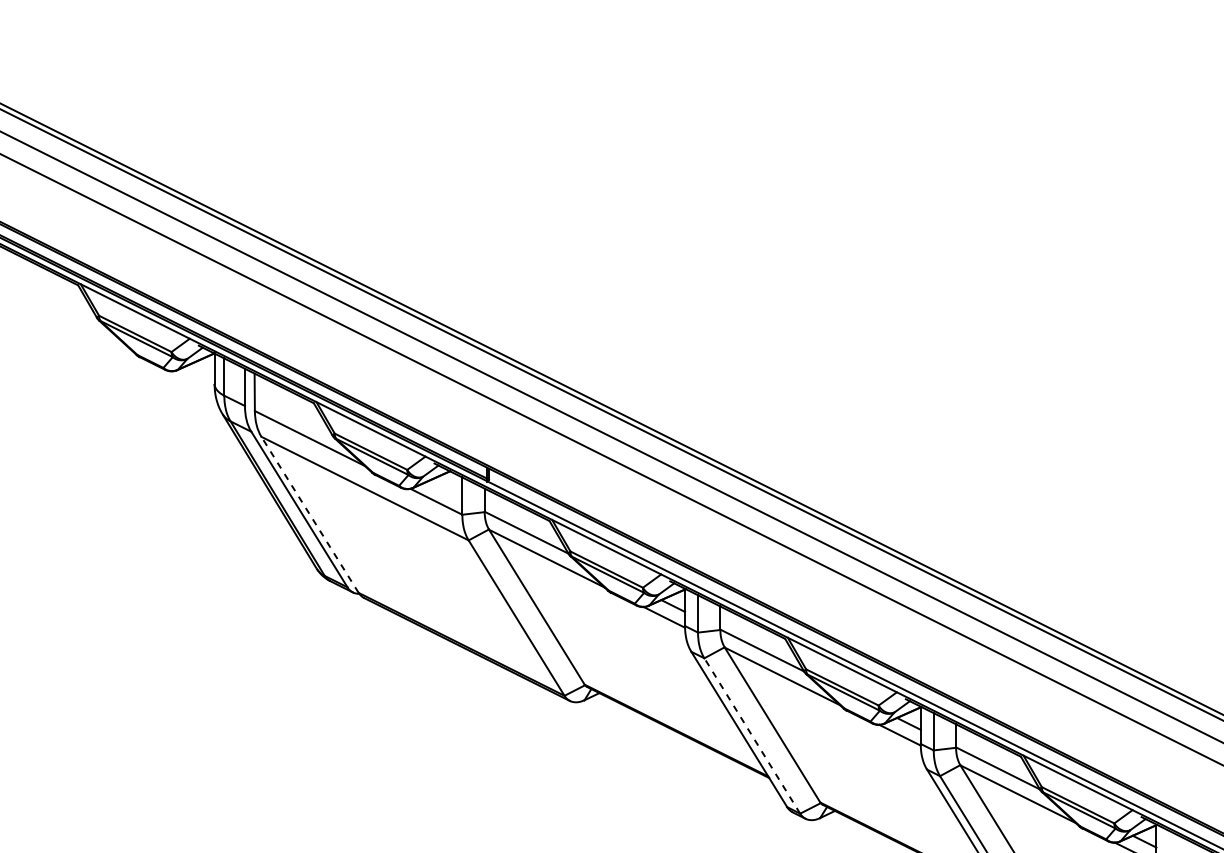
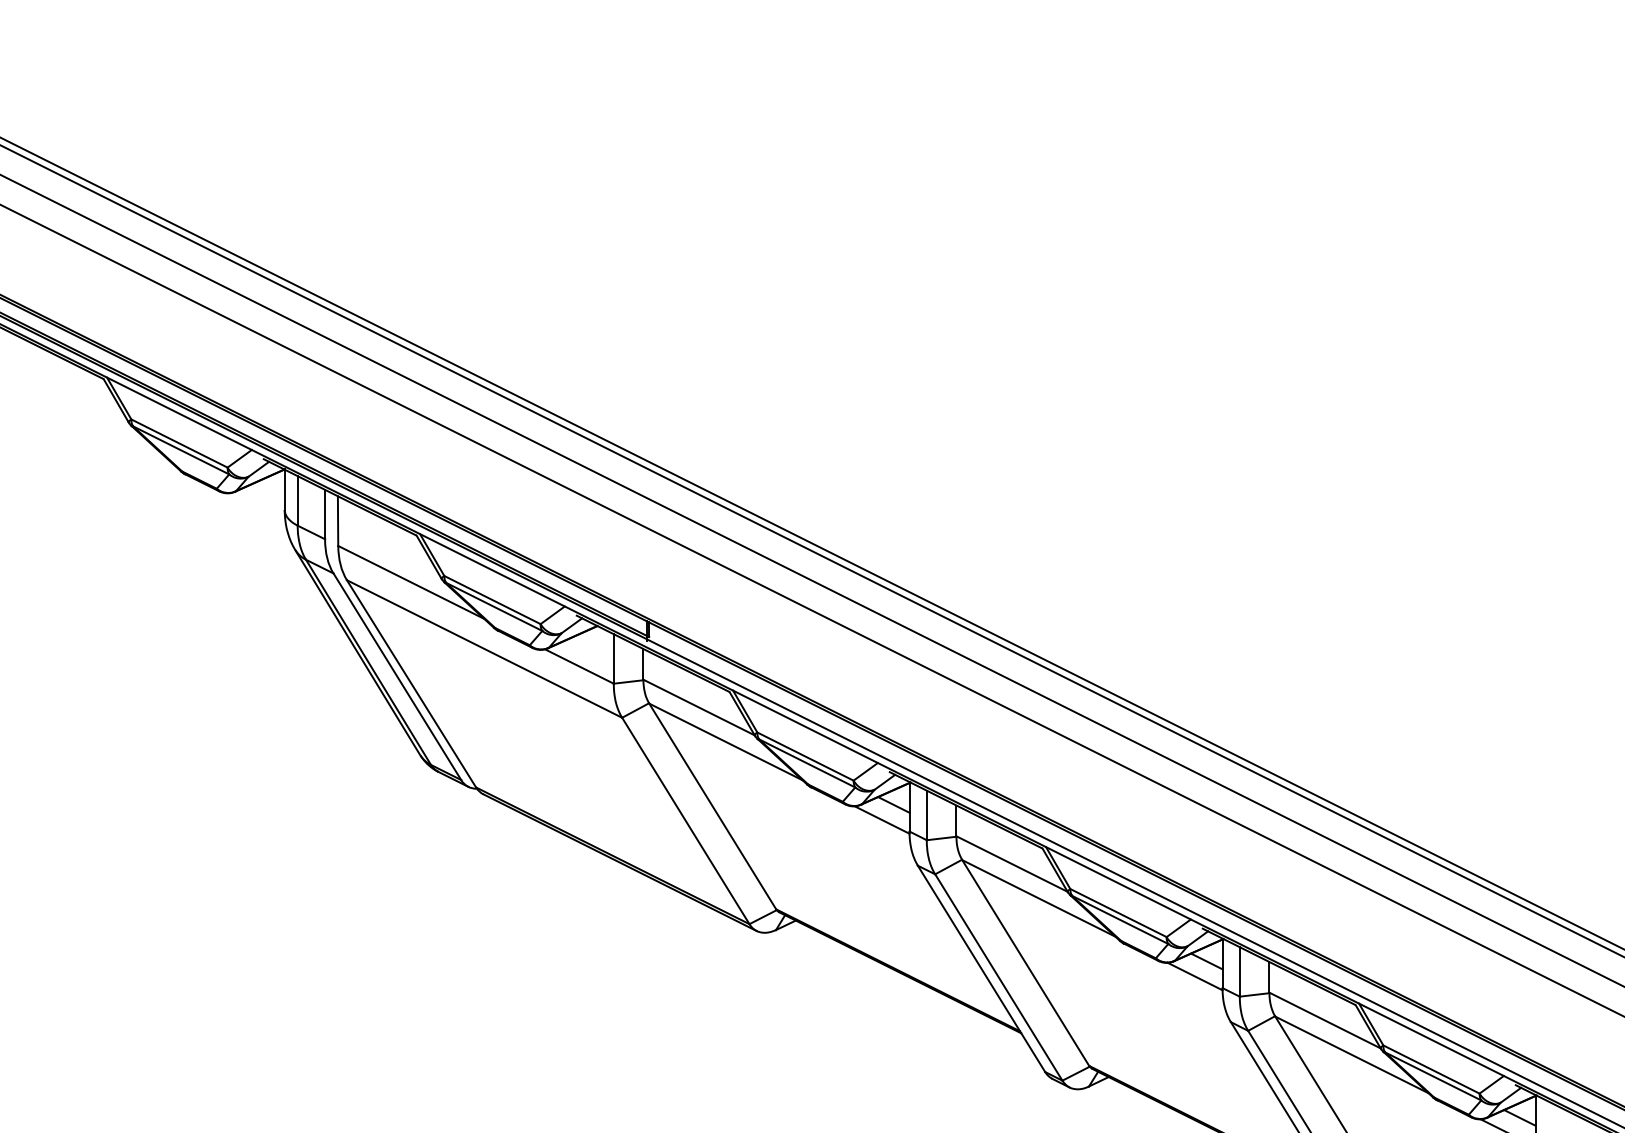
line: (310, 514) -> (411, 683), dashed -> solid
line: (752, 735) -> (998, 977), dashed -> solid

